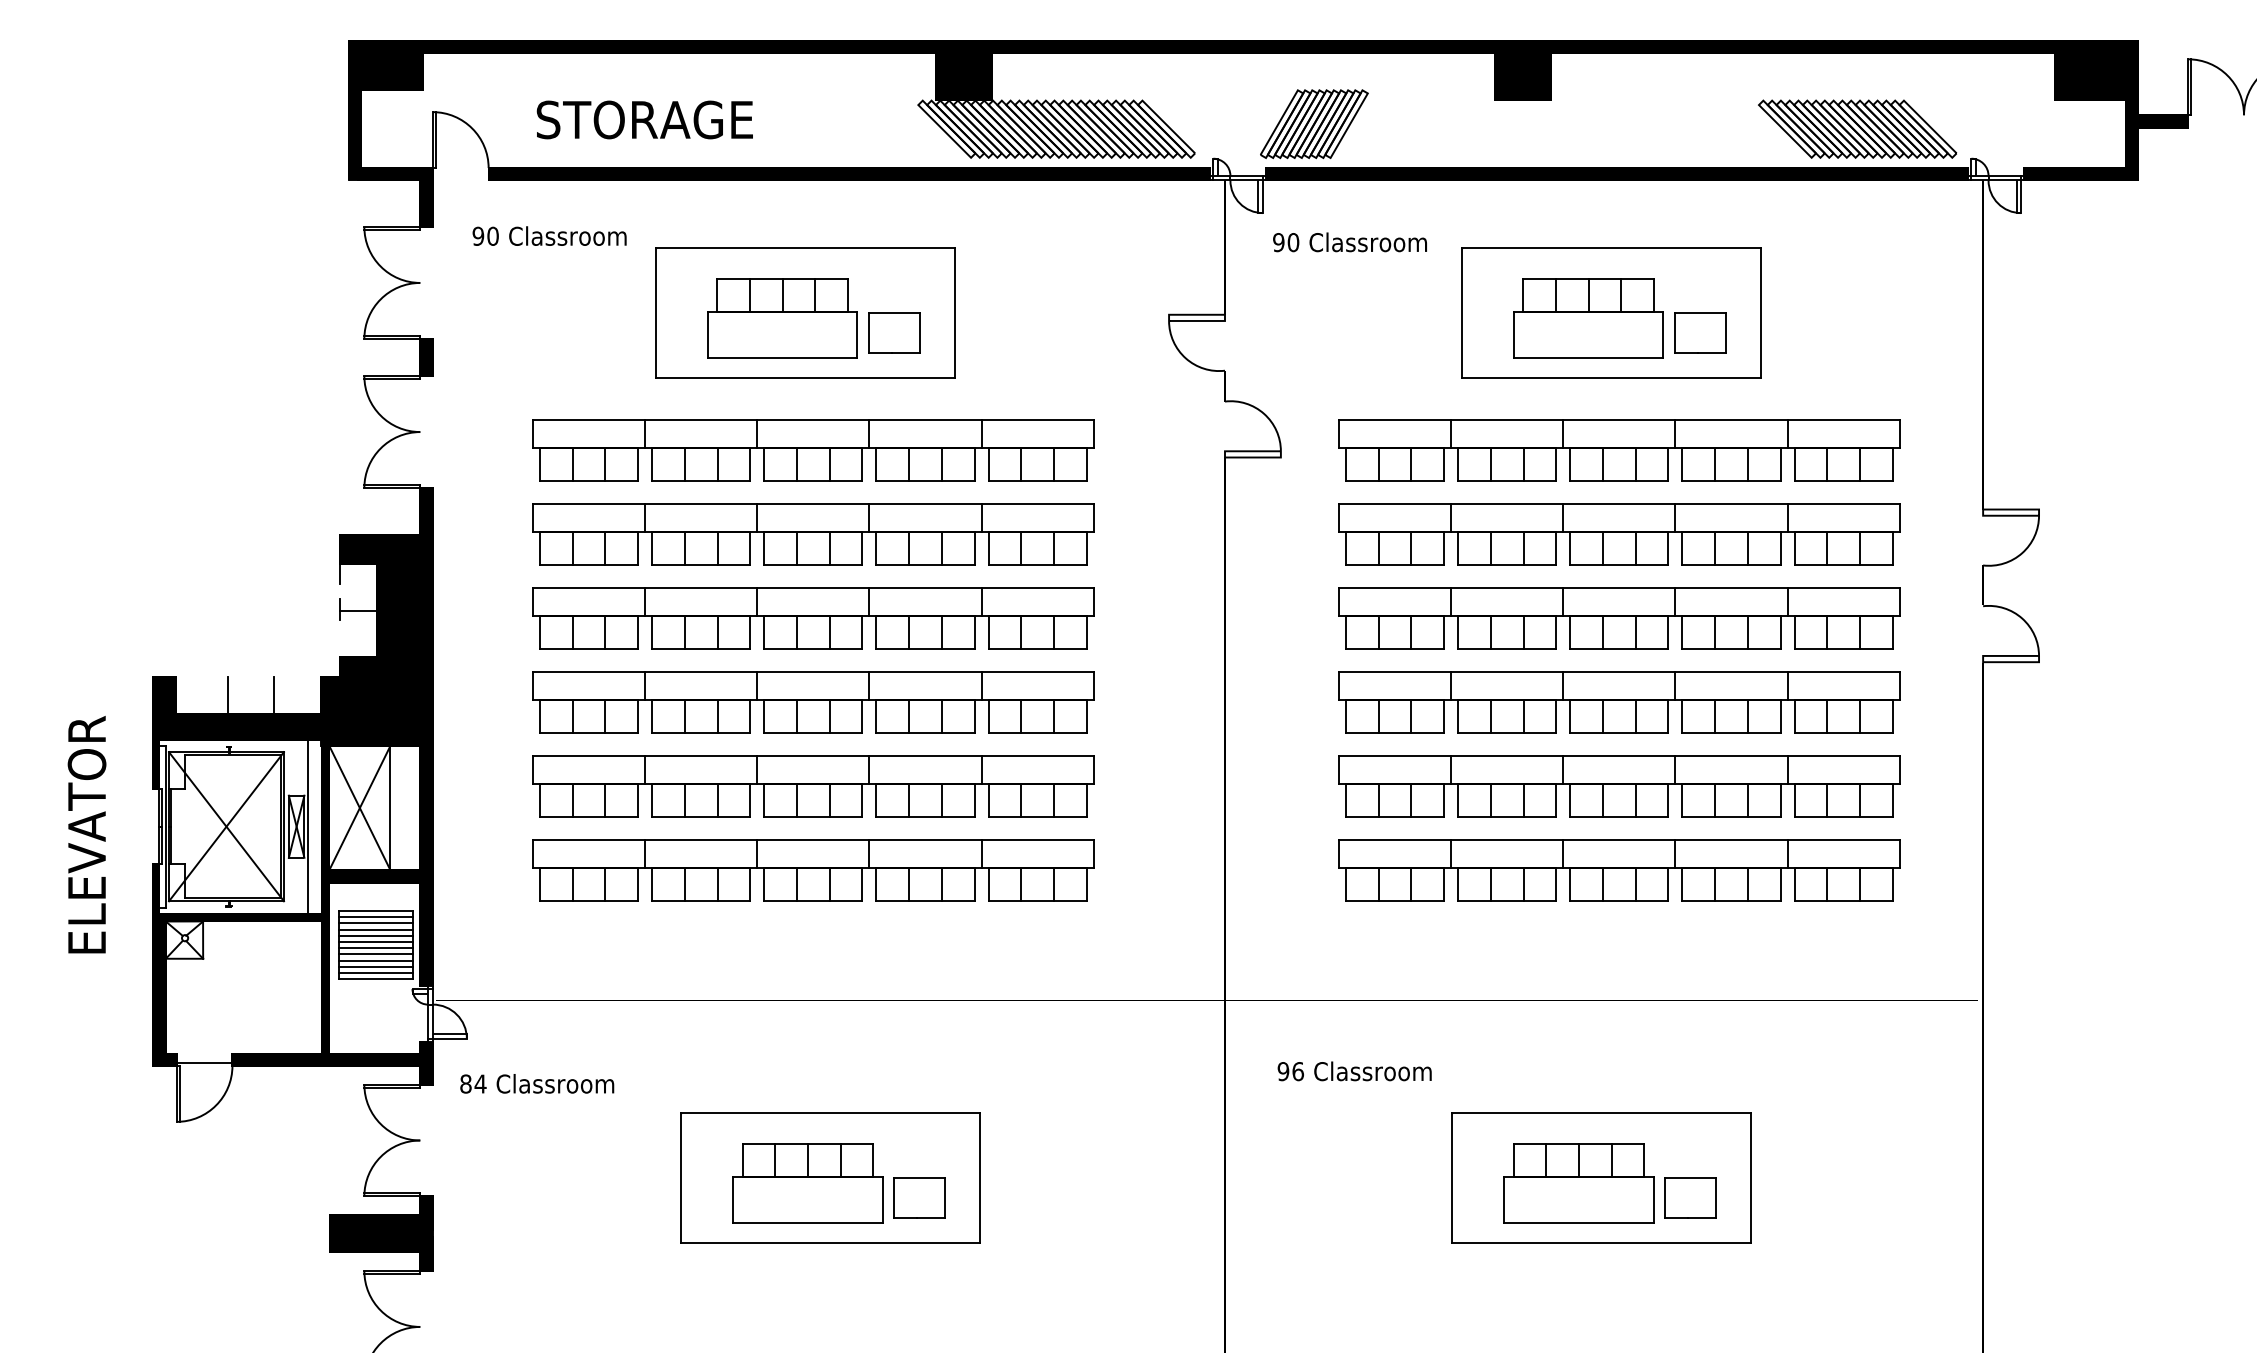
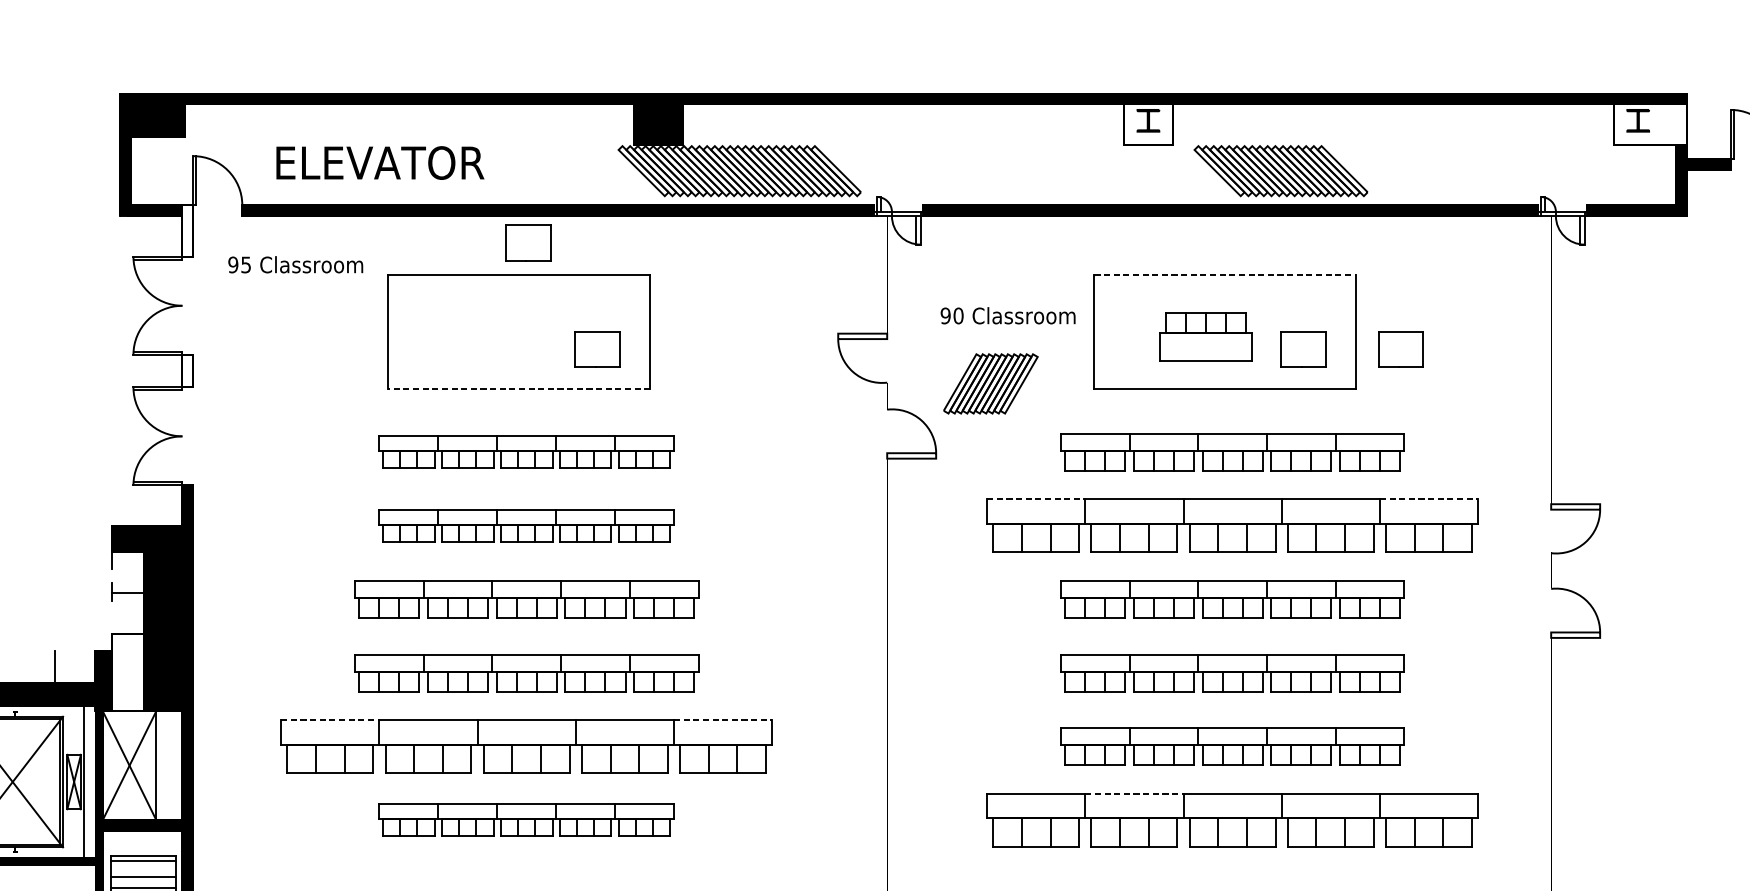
fill: (1523, 76) -> (1148, 124), removed
fill: (2096, 76) -> (1650, 124), removed
text: (646, 119) -> (380, 162), STORAGE -> ELEVATOR
part: (1314, 124) -> (990, 384), moved
part: (1857, 128) -> (1280, 170), moved
fill: (426, 197) -> (187, 230), removed
part: (815, 210) -> (528, 242), added
text: (492, 235) -> (245, 264), 90 -> 95
text: (1349, 242) -> (1007, 315), moved
line: (1611, 247) -> (1225, 274), solid -> dashed
part: (782, 318) -> (499, 336), removed
part: (1588, 318) -> (1205, 336), size x0.7
part: (1811, 332) -> (1400, 349), added
fill: (426, 357) -> (187, 371), removed
line: (804, 377) -> (518, 388), solid -> dashed
part: (813, 450) -> (526, 452), size x0.6
part: (1619, 450) -> (1232, 452), size x0.7
line: (1395, 503) -> (1036, 498), solid -> dashed
line: (1844, 503) -> (1429, 498), solid -> dashed
part: (813, 534) -> (526, 526), size x0.6
part: (813, 618) -> (526, 599), size x0.7
part: (1619, 618) -> (1232, 599), size x0.7
line: (227, 695) -> (13, 667), removed
fill: (357, 701) -> (127, 672), removed
part: (813, 702) -> (526, 673), size x0.7
part: (1619, 702) -> (1232, 673), size x0.7
line: (589, 756) -> (330, 720), solid -> dashed
line: (1038, 756) -> (723, 720), solid -> dashed
part: (1619, 786) -> (1232, 746), size x0.7
line: (1507, 840) -> (1134, 794), solid -> dashed
part: (813, 870) -> (526, 820), size x0.6
line: (375, 923) -> (143, 866), removed
line: (375, 929) -> (143, 872), removed
line: (375, 941) -> (143, 882), removed

